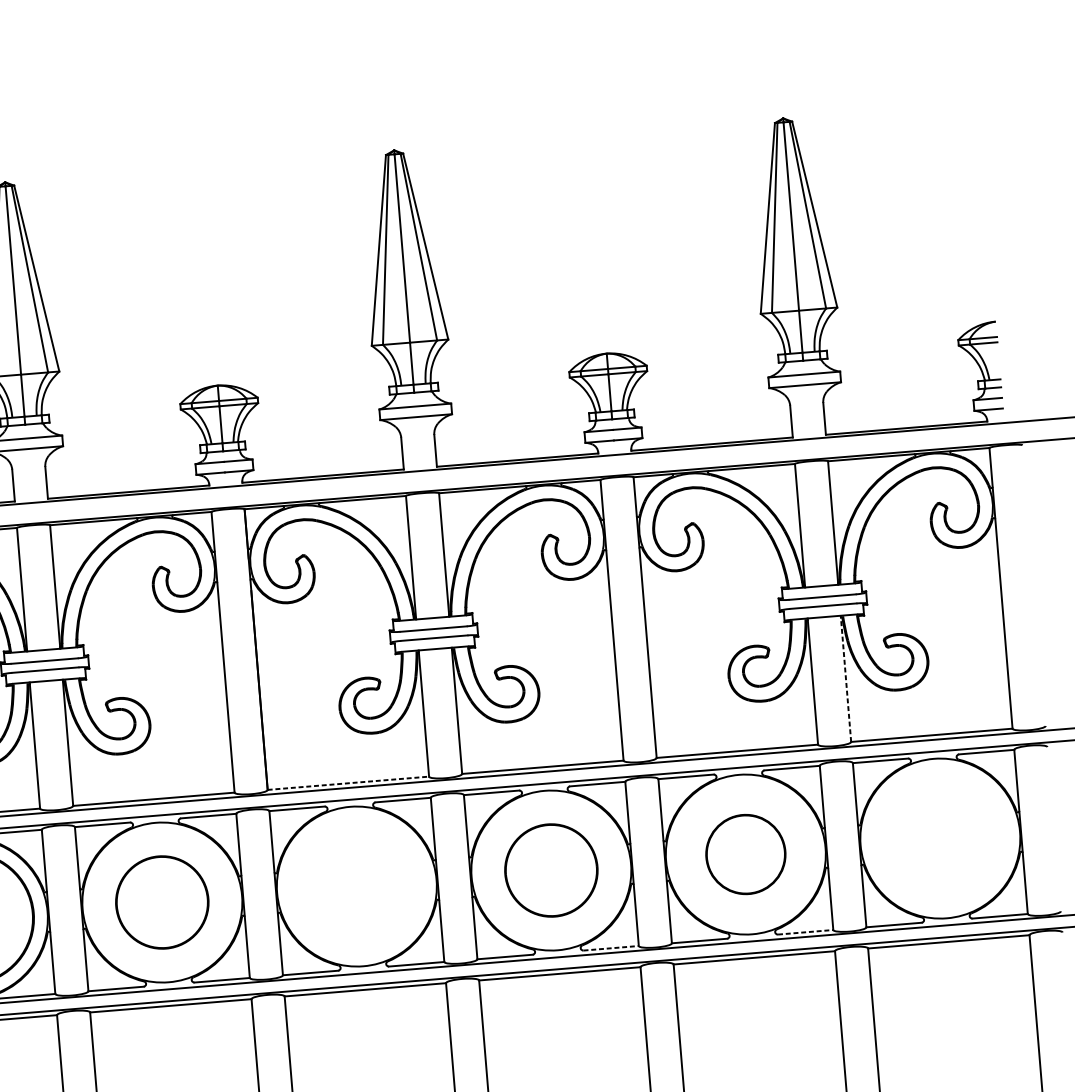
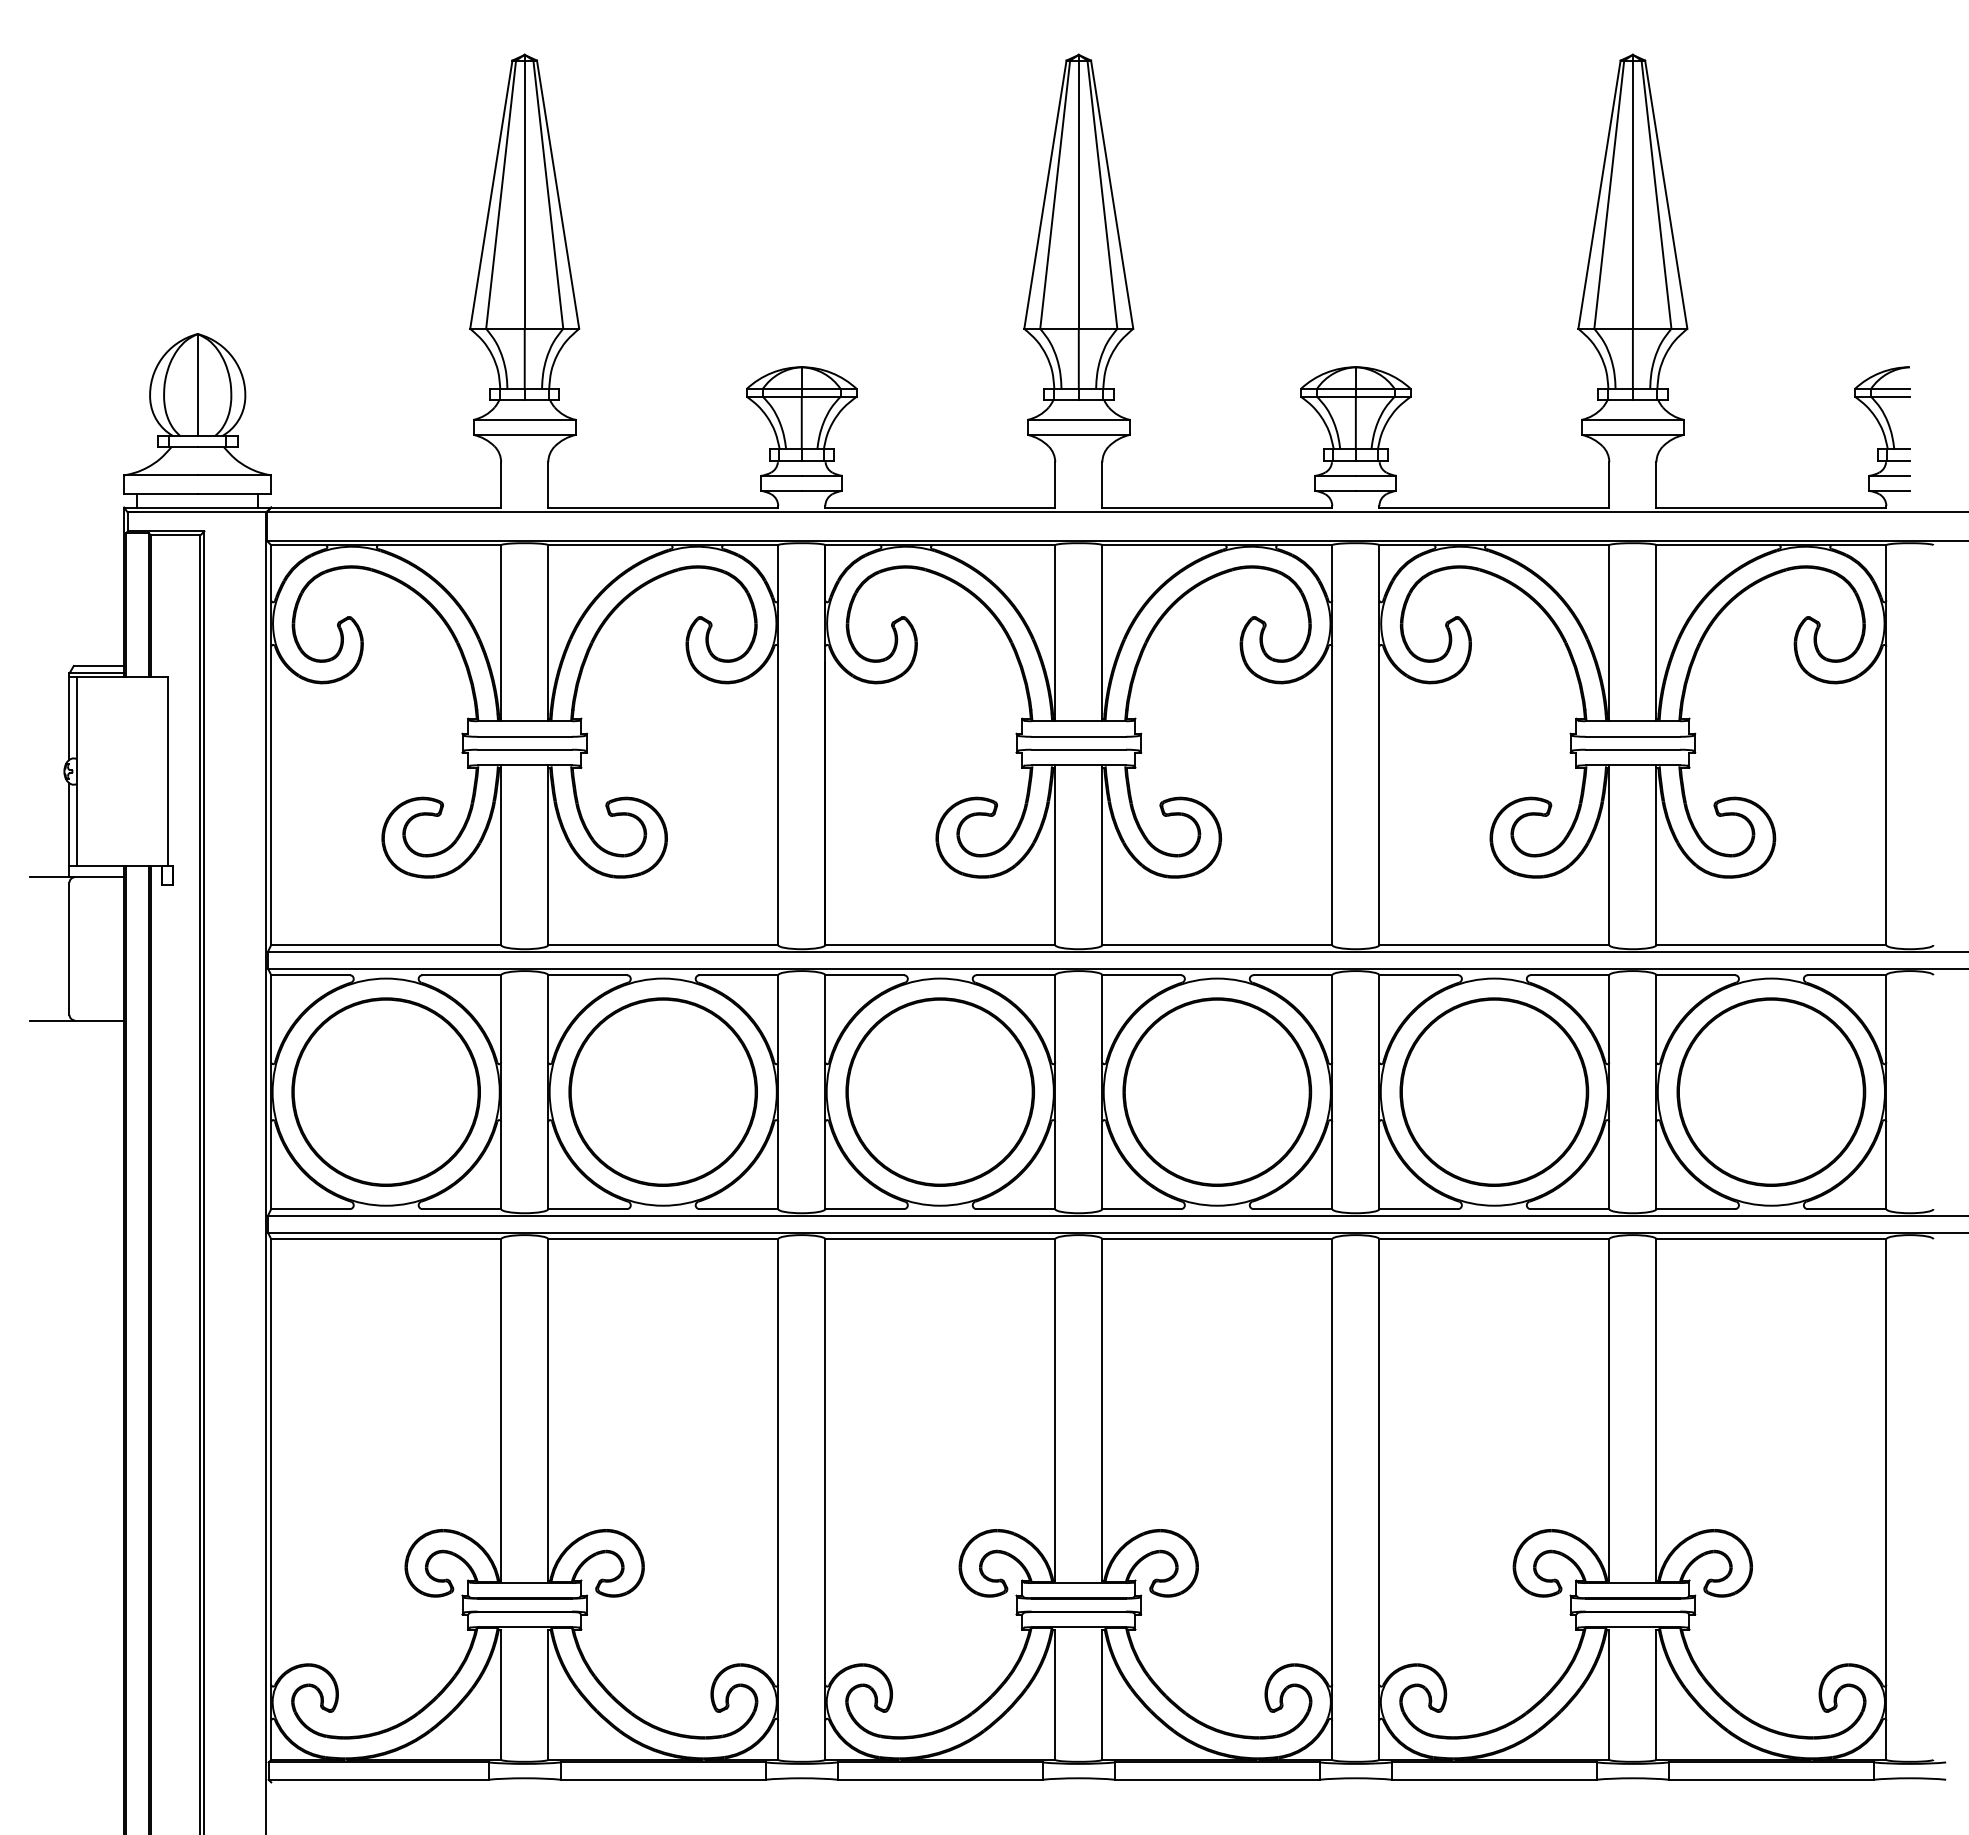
line: (846, 679) -> (1656, 855), dashed -> solid
line: (348, 783) -> (940, 945), dashed -> solid
part: (940, 838) -> (1771, 1091), added
part: (745, 854) -> (1494, 1091), size x1.67
part: (551, 870) -> (1217, 1091), size x1.43
part: (356, 886) -> (939, 1091), added
part: (161, 902) -> (662, 1091), size x1.43
line: (806, 932) -> (1570, 1209), dashed -> solid
line: (611, 948) -> (1293, 1209), dashed -> solid

